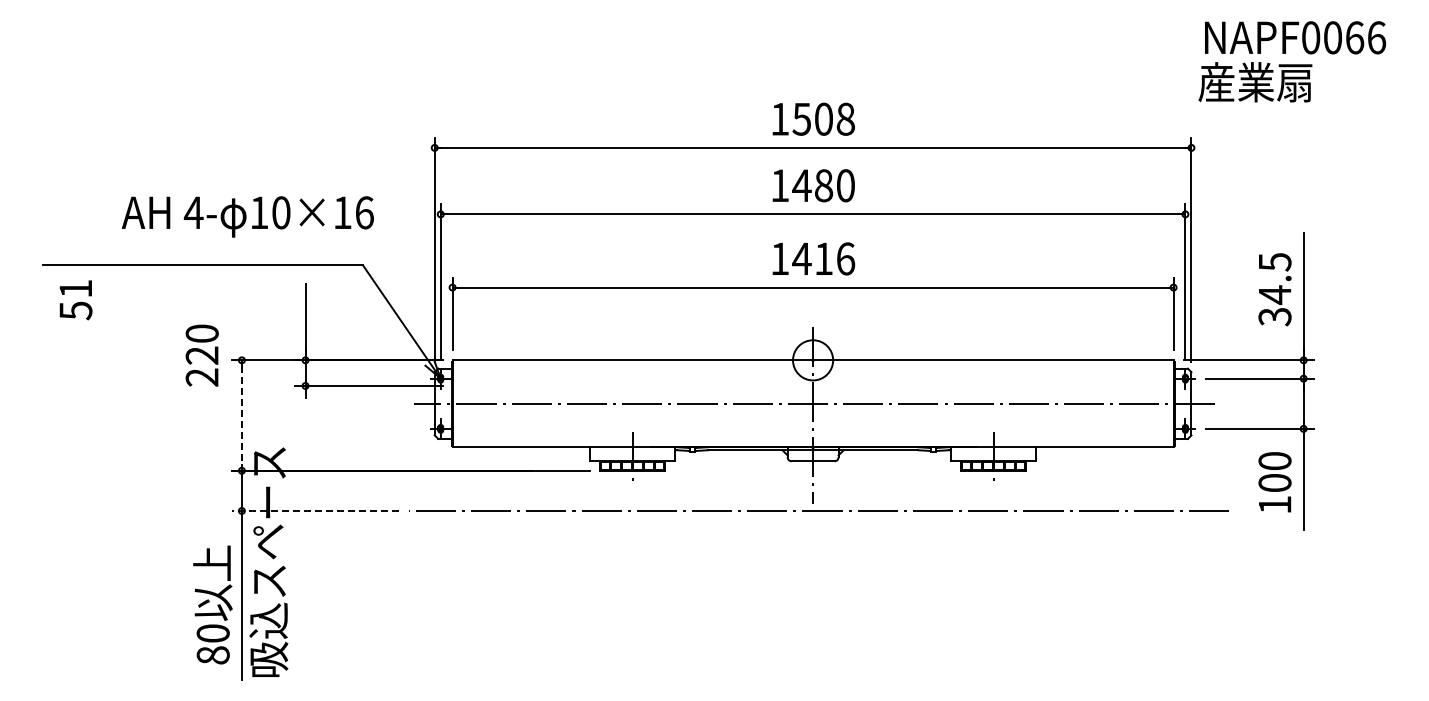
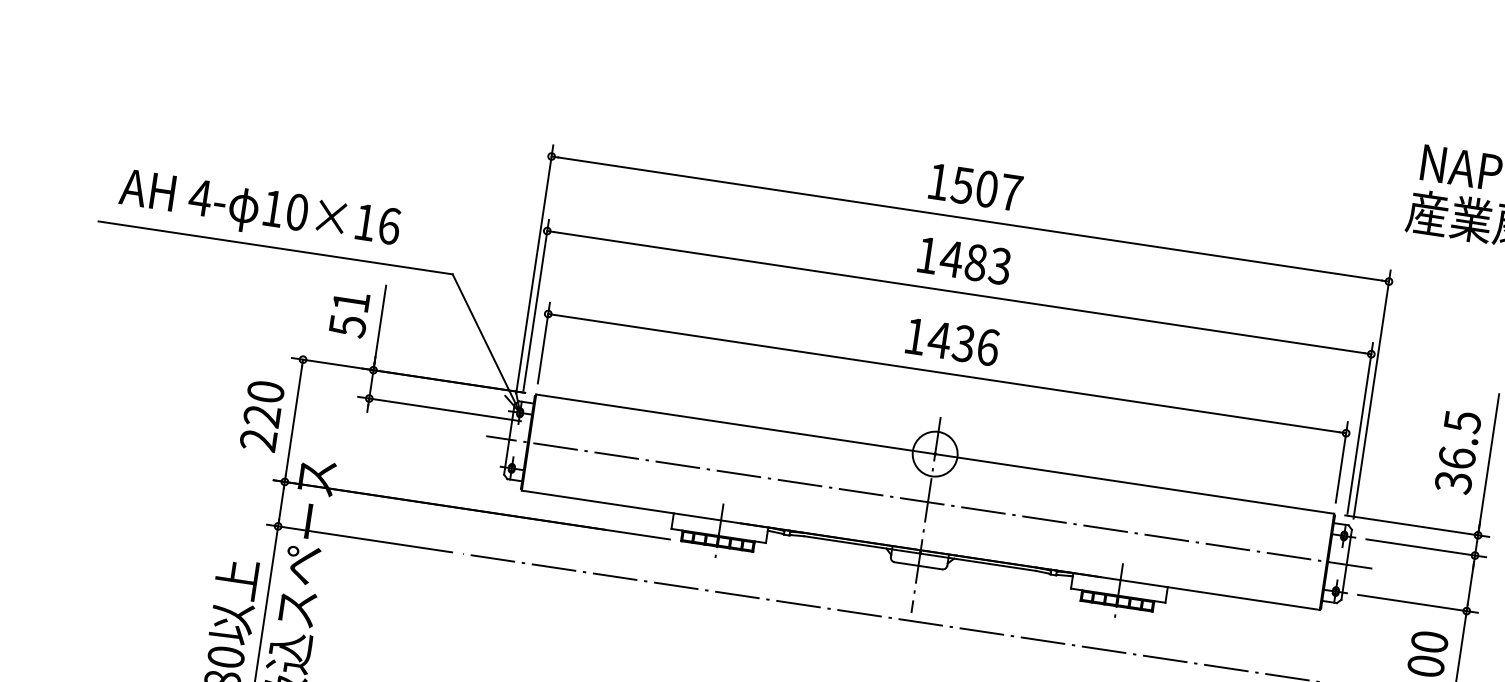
text: (845, 118) -> (1011, 191), 1508 -> 1507
text: (845, 185) -> (999, 266), 1480 -> 1483
text: (247, 216) -> (259, 210), moved
text: (823, 258) -> (963, 343), 1416 -> 1436
text: (1274, 295) -> (1456, 458), 34.5 -> 36.5
text: (75, 300) -> (348, 314), moved
text: (201, 355) -> (261, 415), moved
line: (241, 416) -> (293, 421), dashed -> solid
line: (315, 510) -> (359, 538), dashed -> solid

